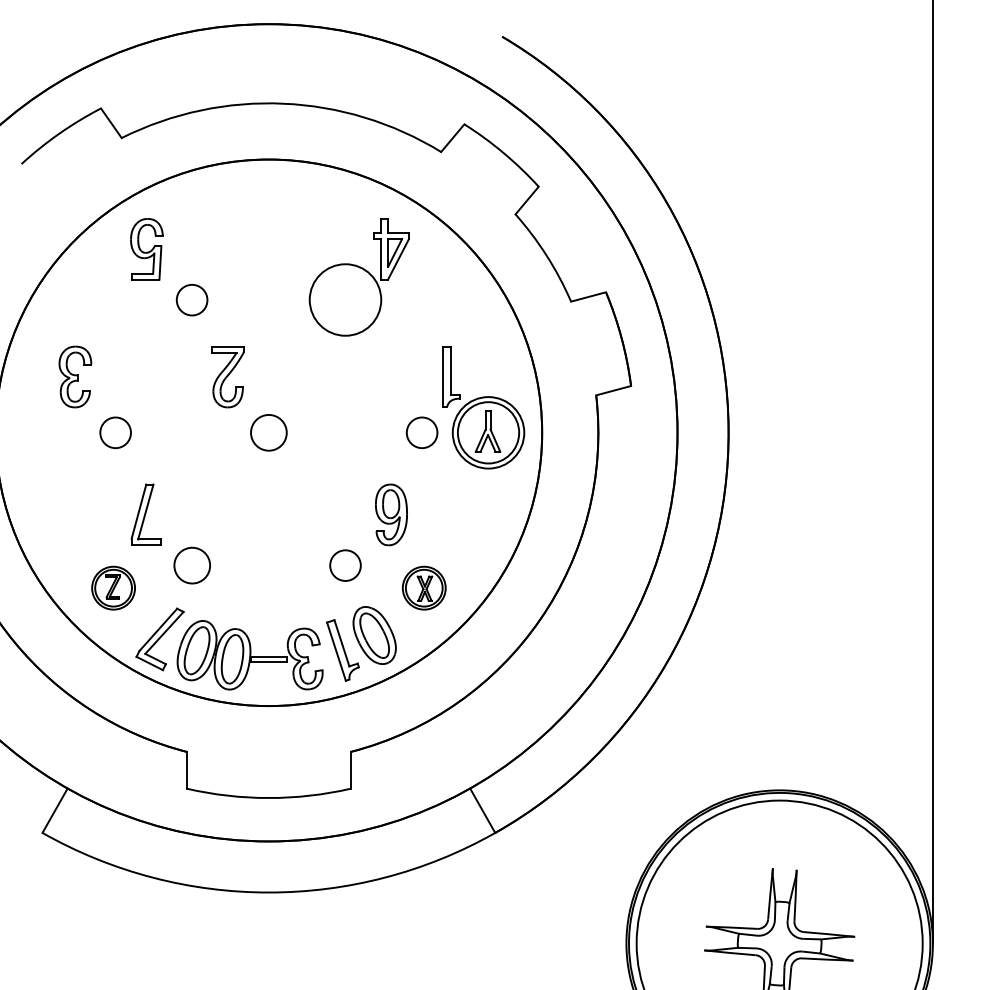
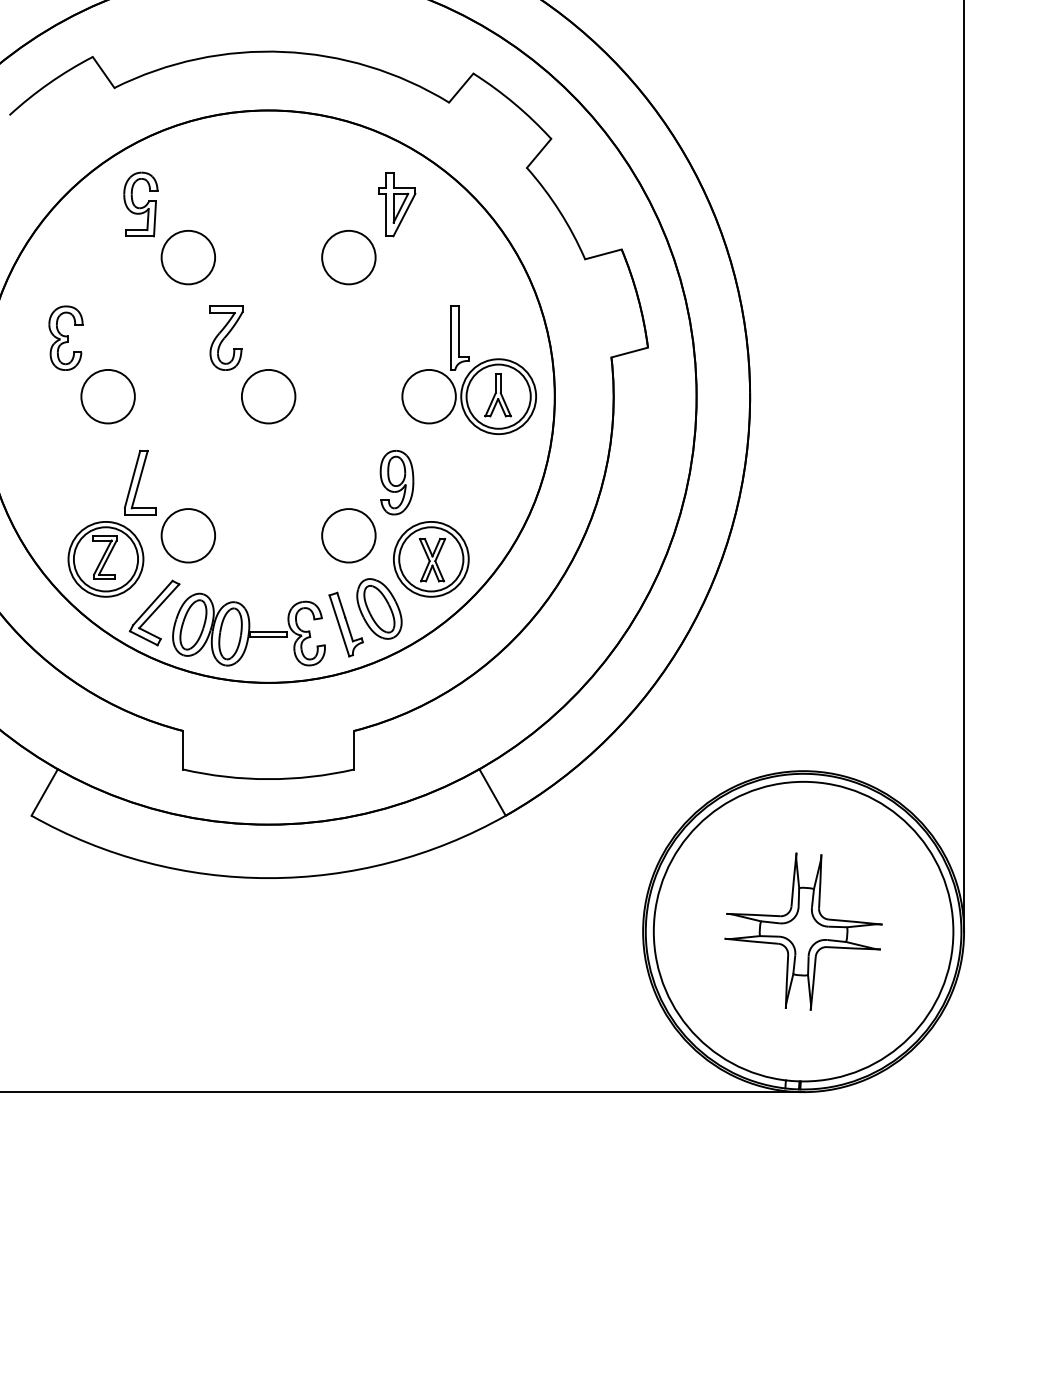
circle: (191, 299) -> (187, 257), size x1.67
circle: (345, 299) -> (348, 257), size x0.71
circle: (115, 432) -> (107, 396), size x1.67
circle: (268, 432) -> (268, 396), size x1.43
circle: (421, 432) -> (428, 396), size x1.67
circle: (192, 565) -> (188, 535), size x1.43
circle: (345, 565) -> (348, 535), size x1.67
part: (113, 588) -> (105, 559), size x1.67
part: (424, 588) -> (431, 559), size x1.67

